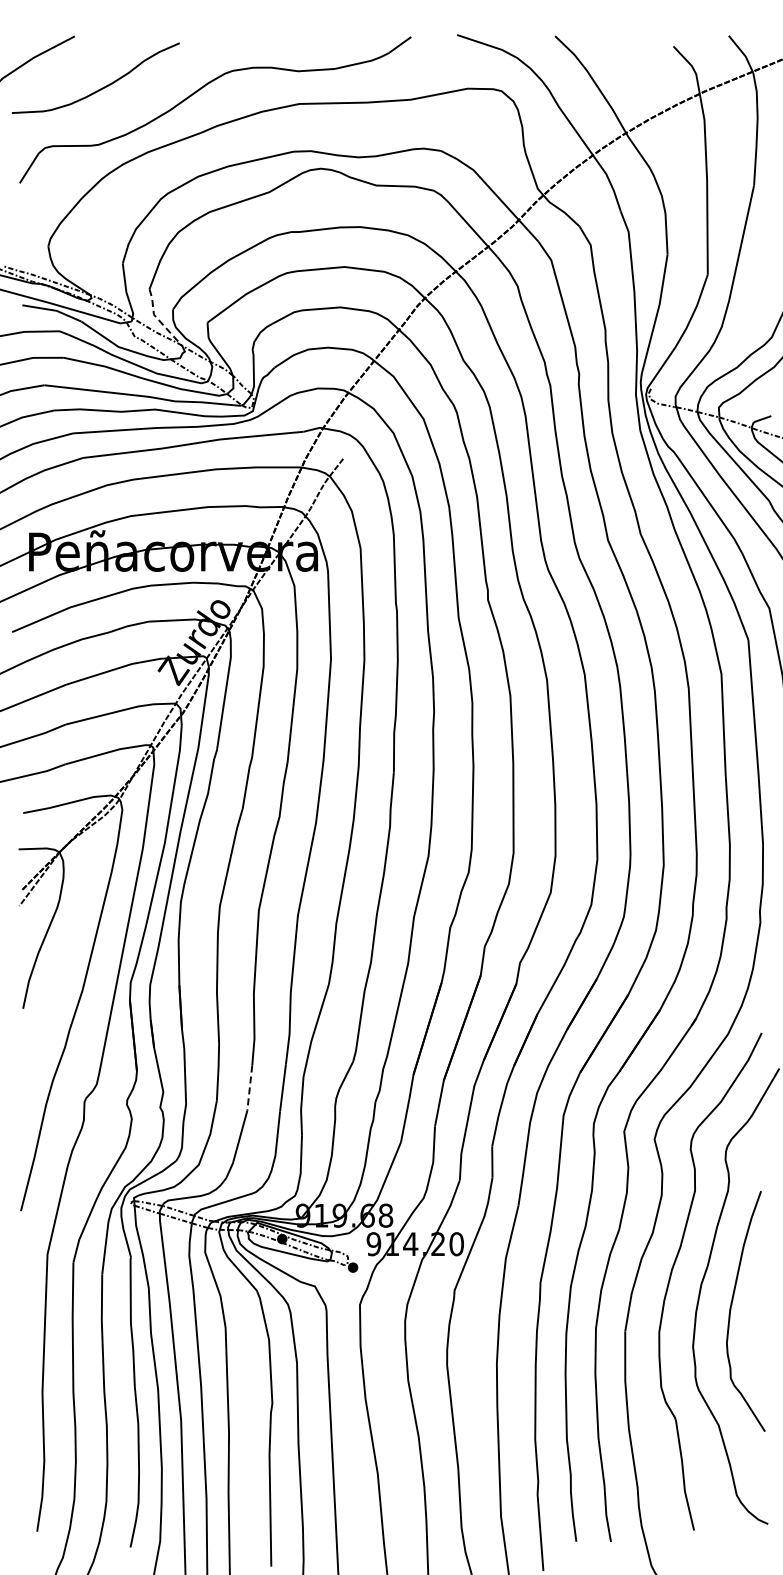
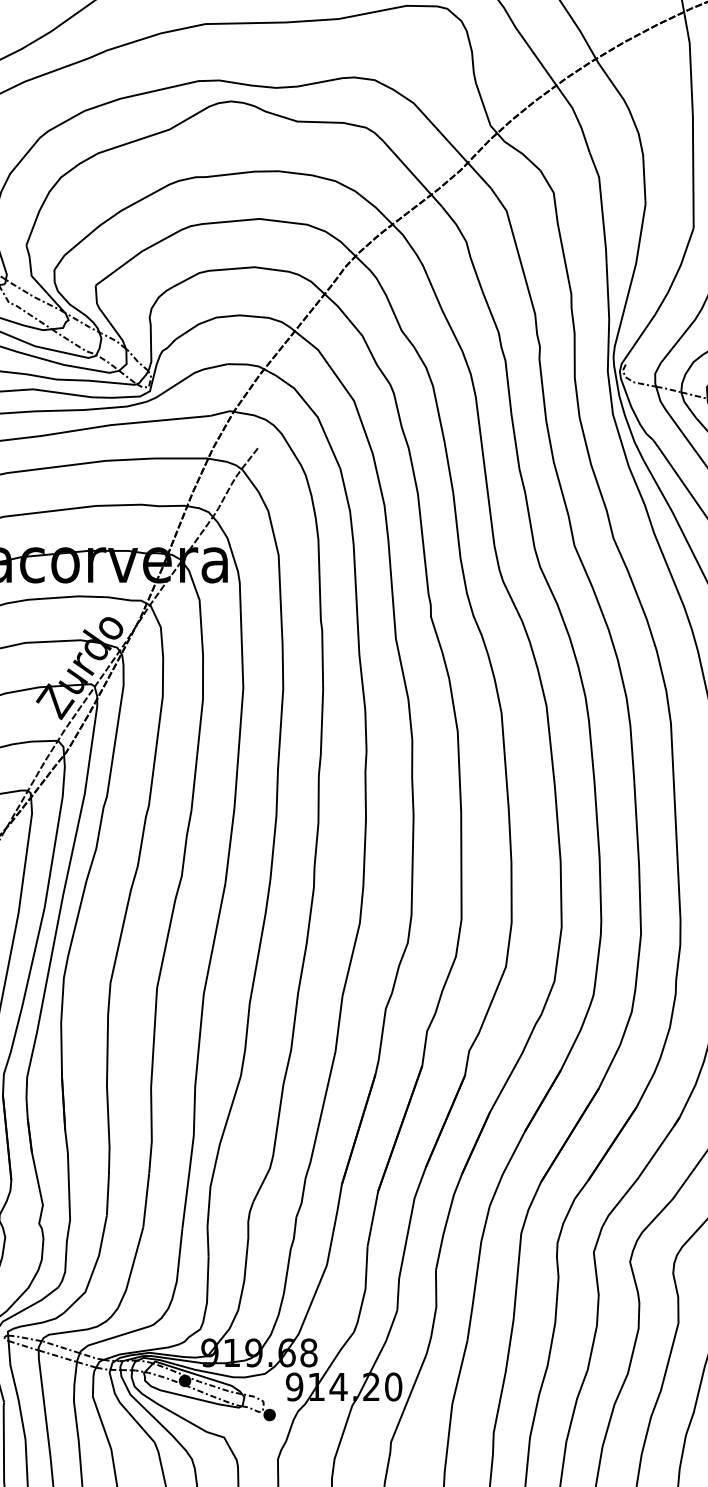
line: (158, 319) -> (37, 281), dashed -> solid
line: (249, 1088) -> (145, 1200), dashed -> solid

